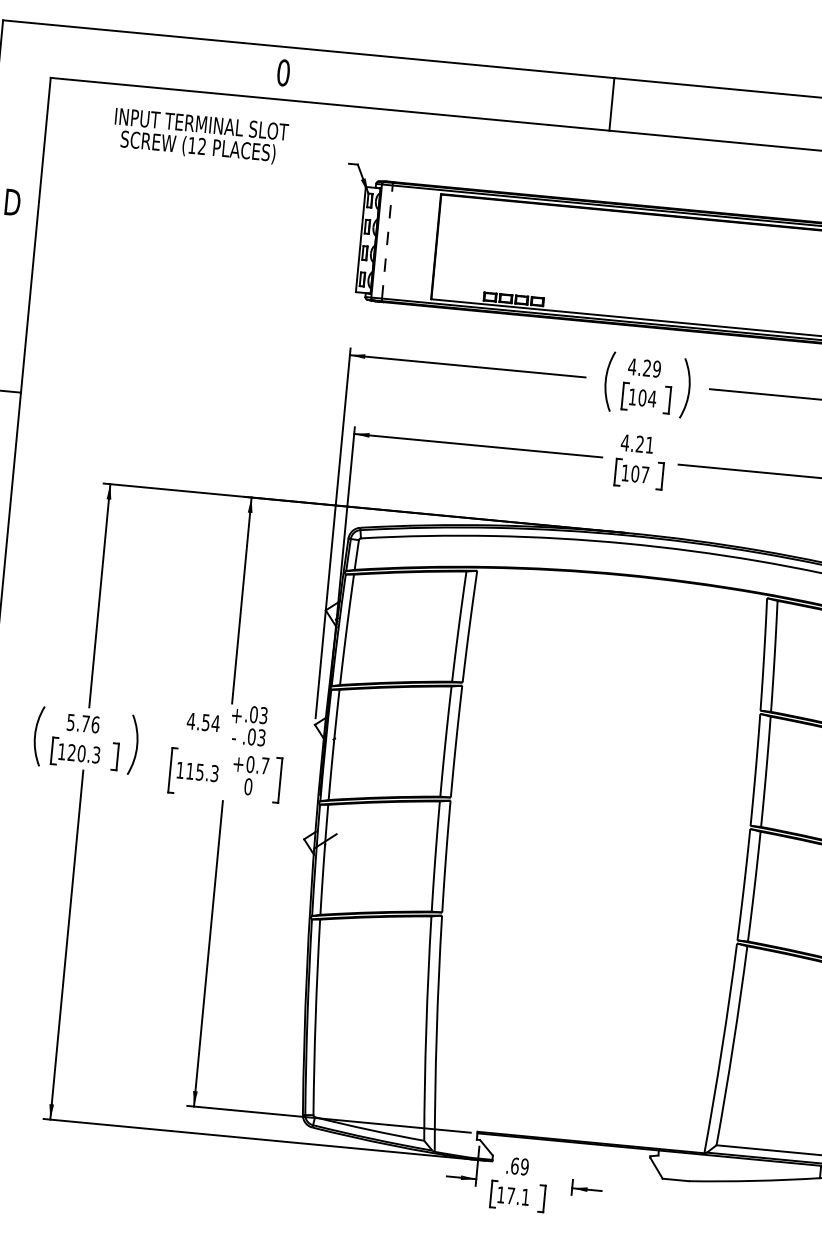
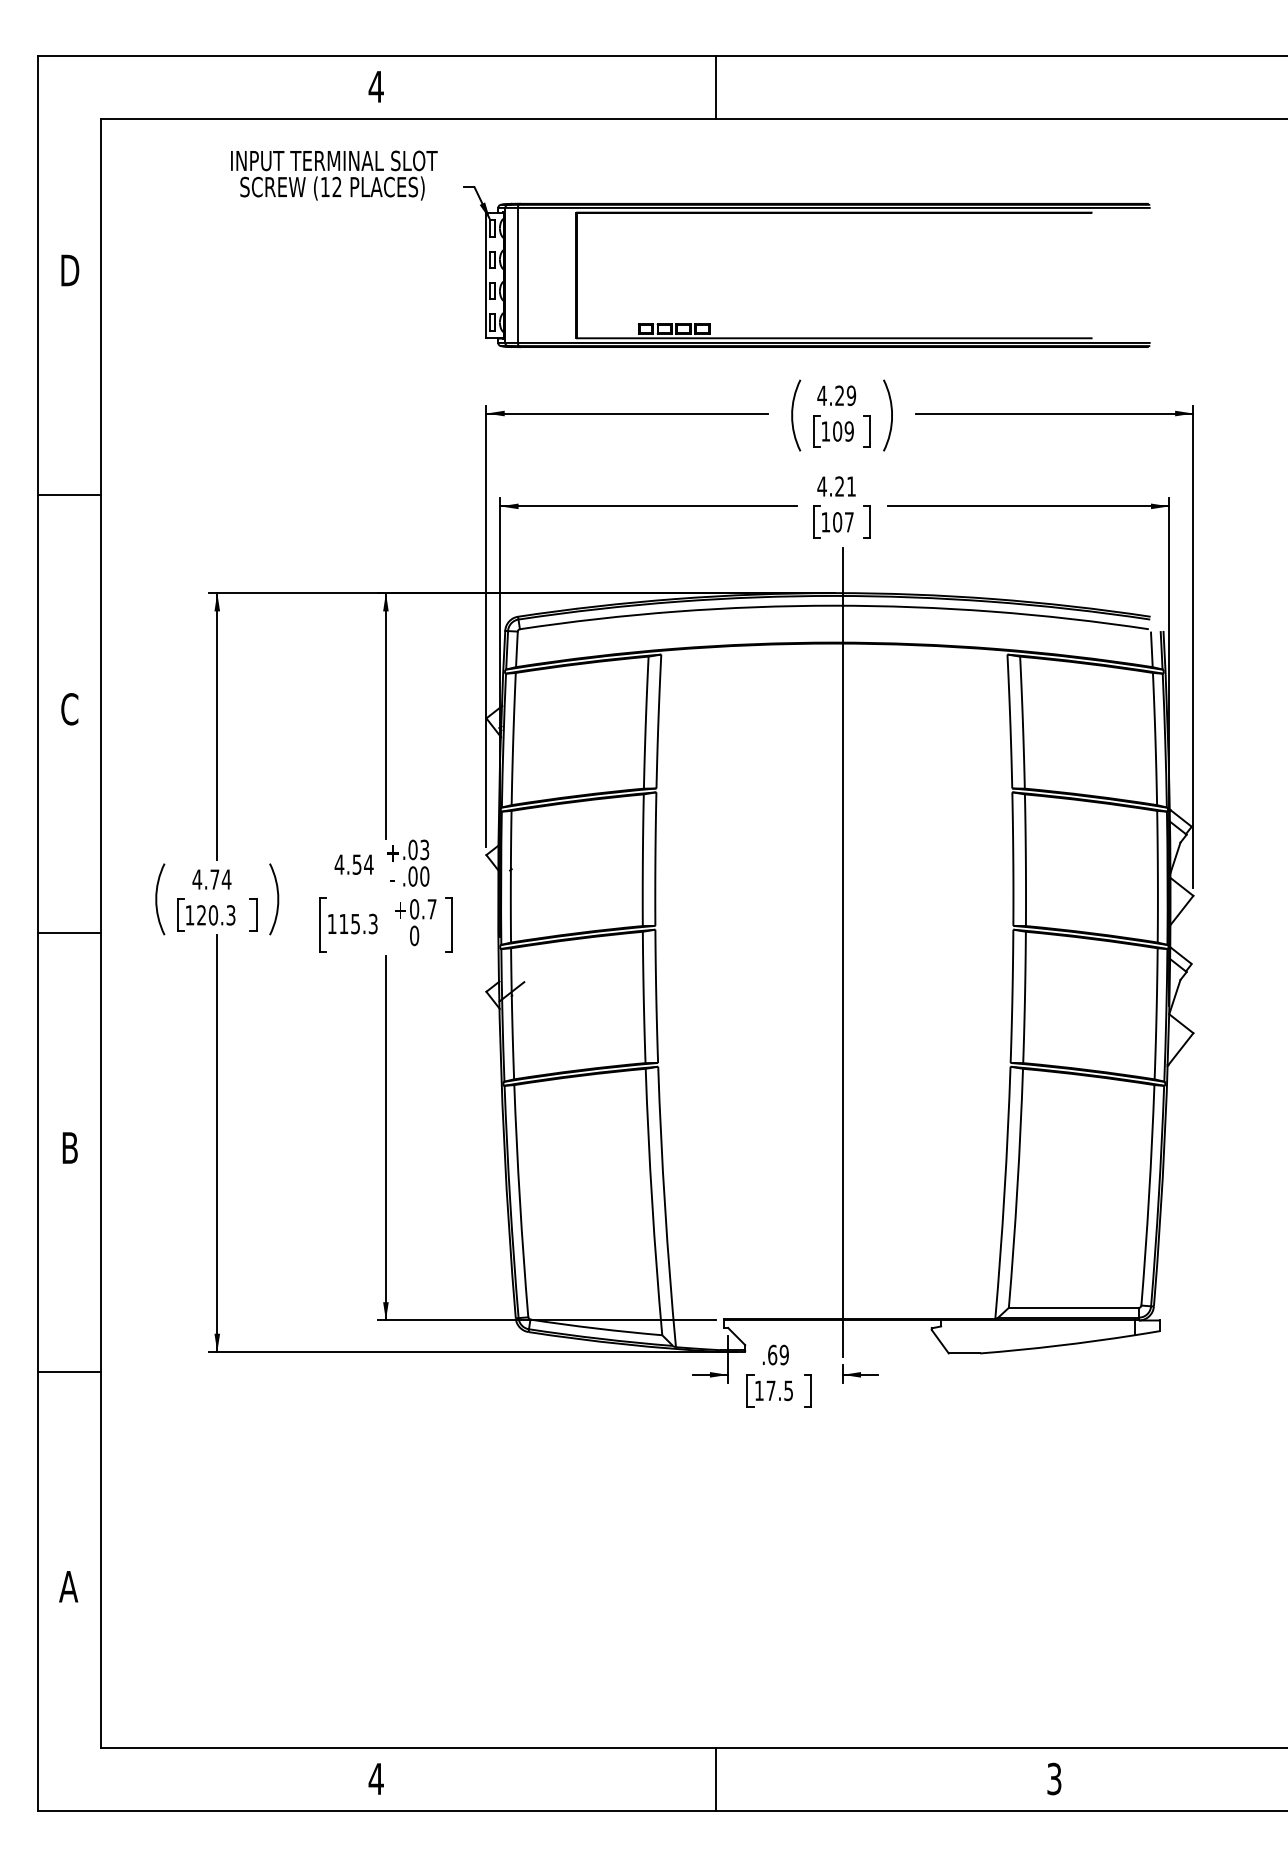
text: (282, 72) -> (375, 86), 0 -> 4
line: (611, 104) -> (716, 87), moved
text: (200, 136) -> (334, 175), moved
line: (387, 242) -> (518, 275), dashed -> solid
text: (652, 398) -> (849, 431), 104 -> 109
text: (82, 723) -> (211, 879), 5.76 -> 4.74
text: (261, 737) -> (424, 876), .03 -> .00
line: (605, 834) -> (842, 952), added
text: (525, 1197) -> (788, 1390), 17.1 -> 17.5

